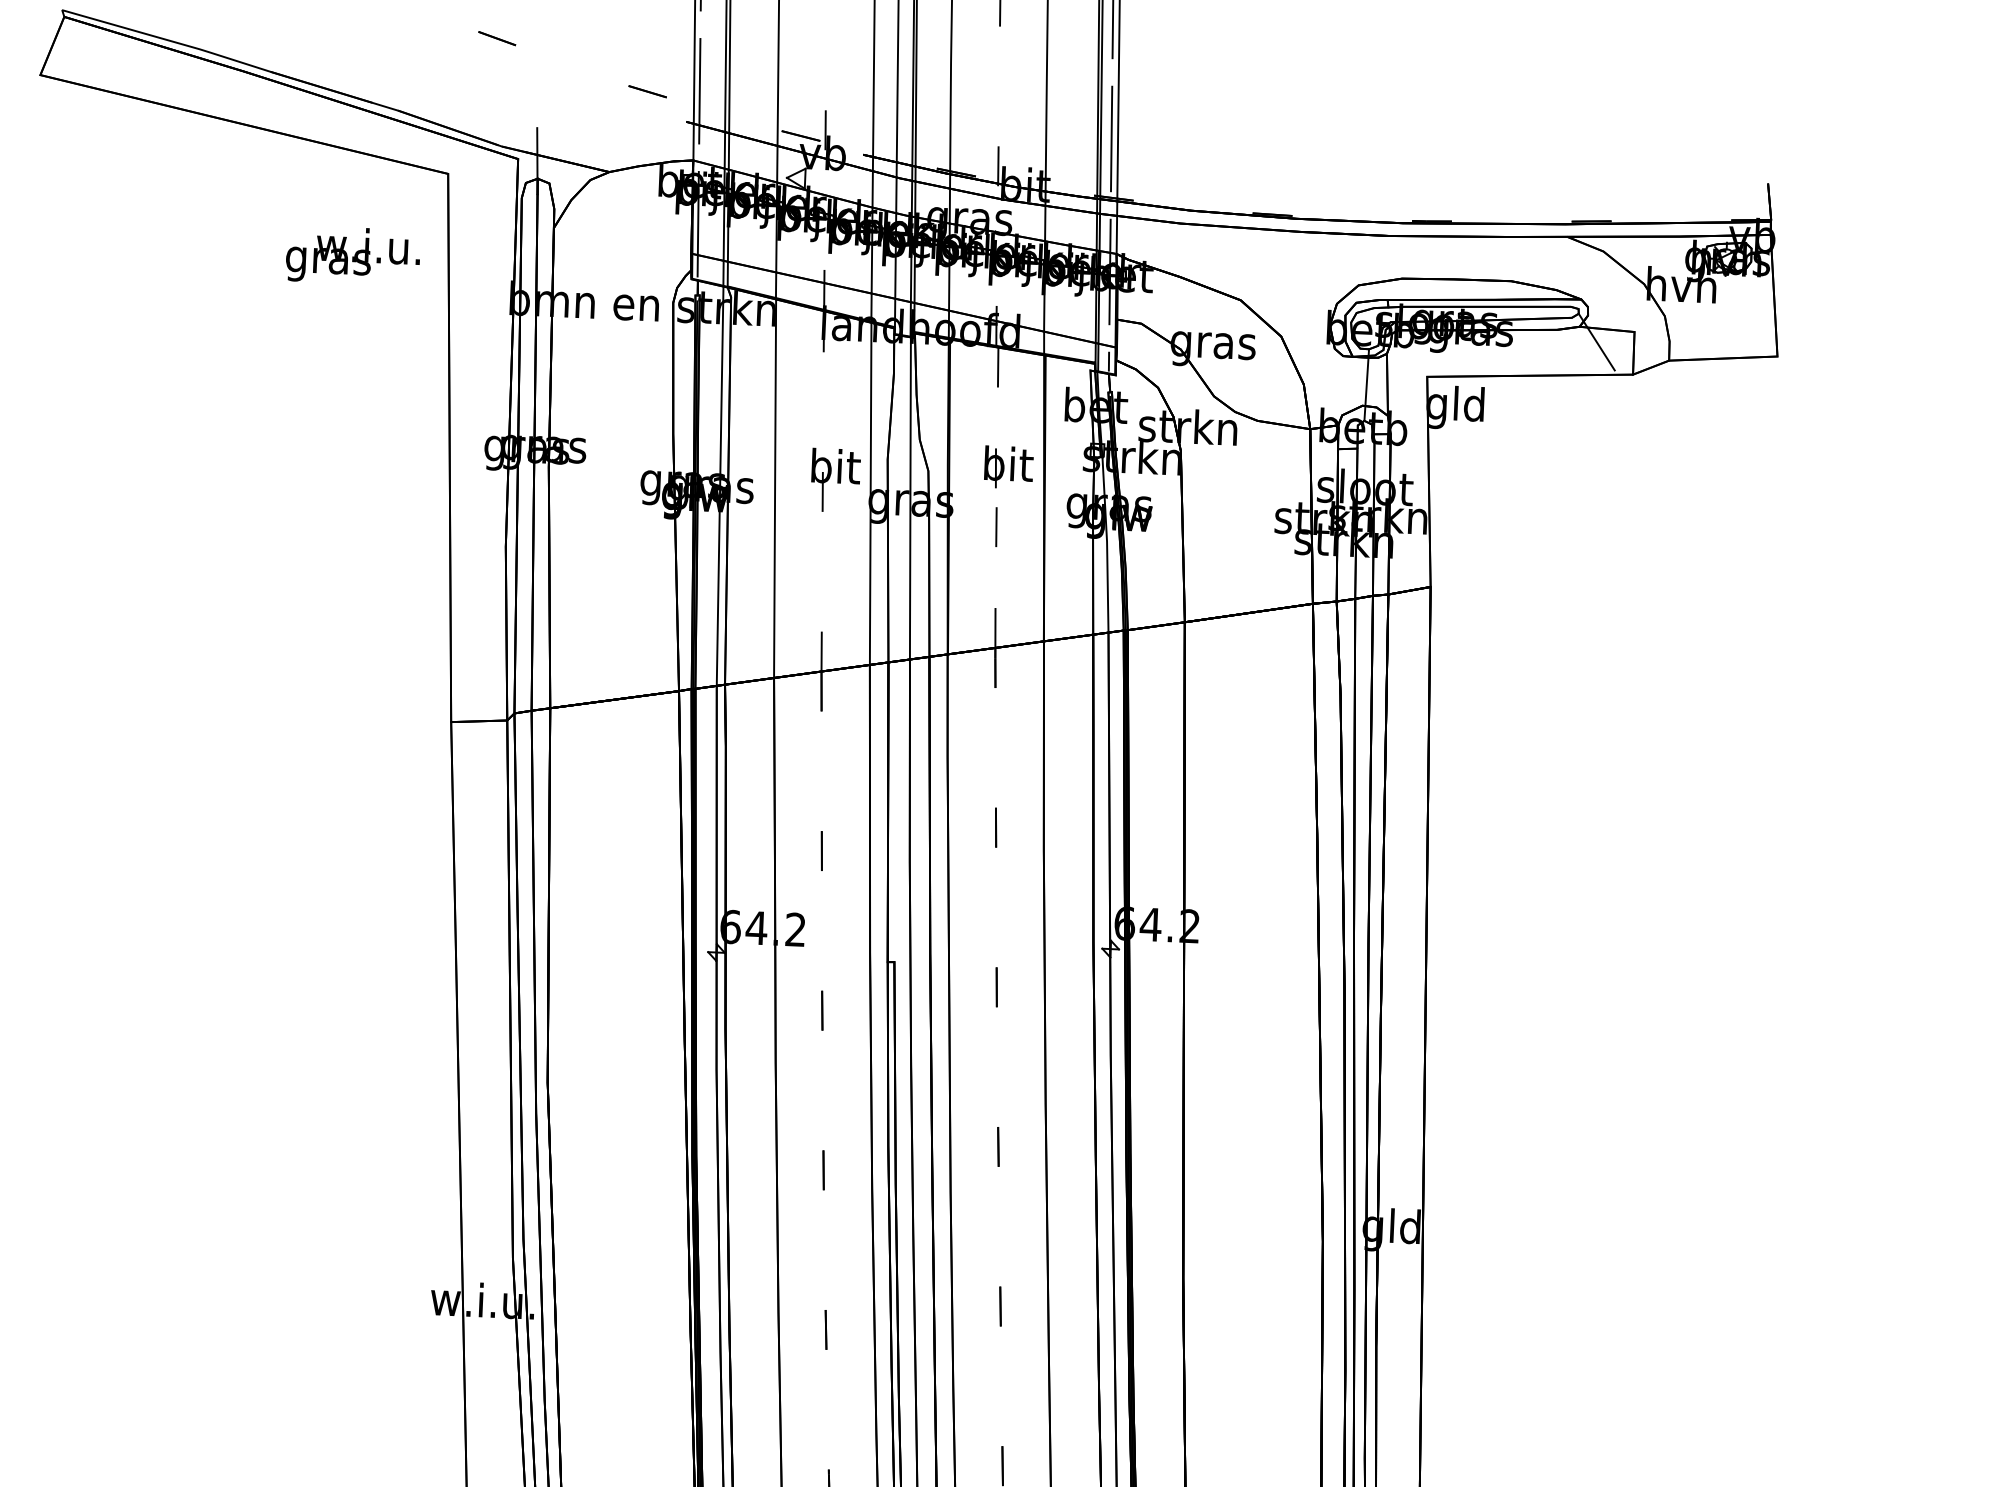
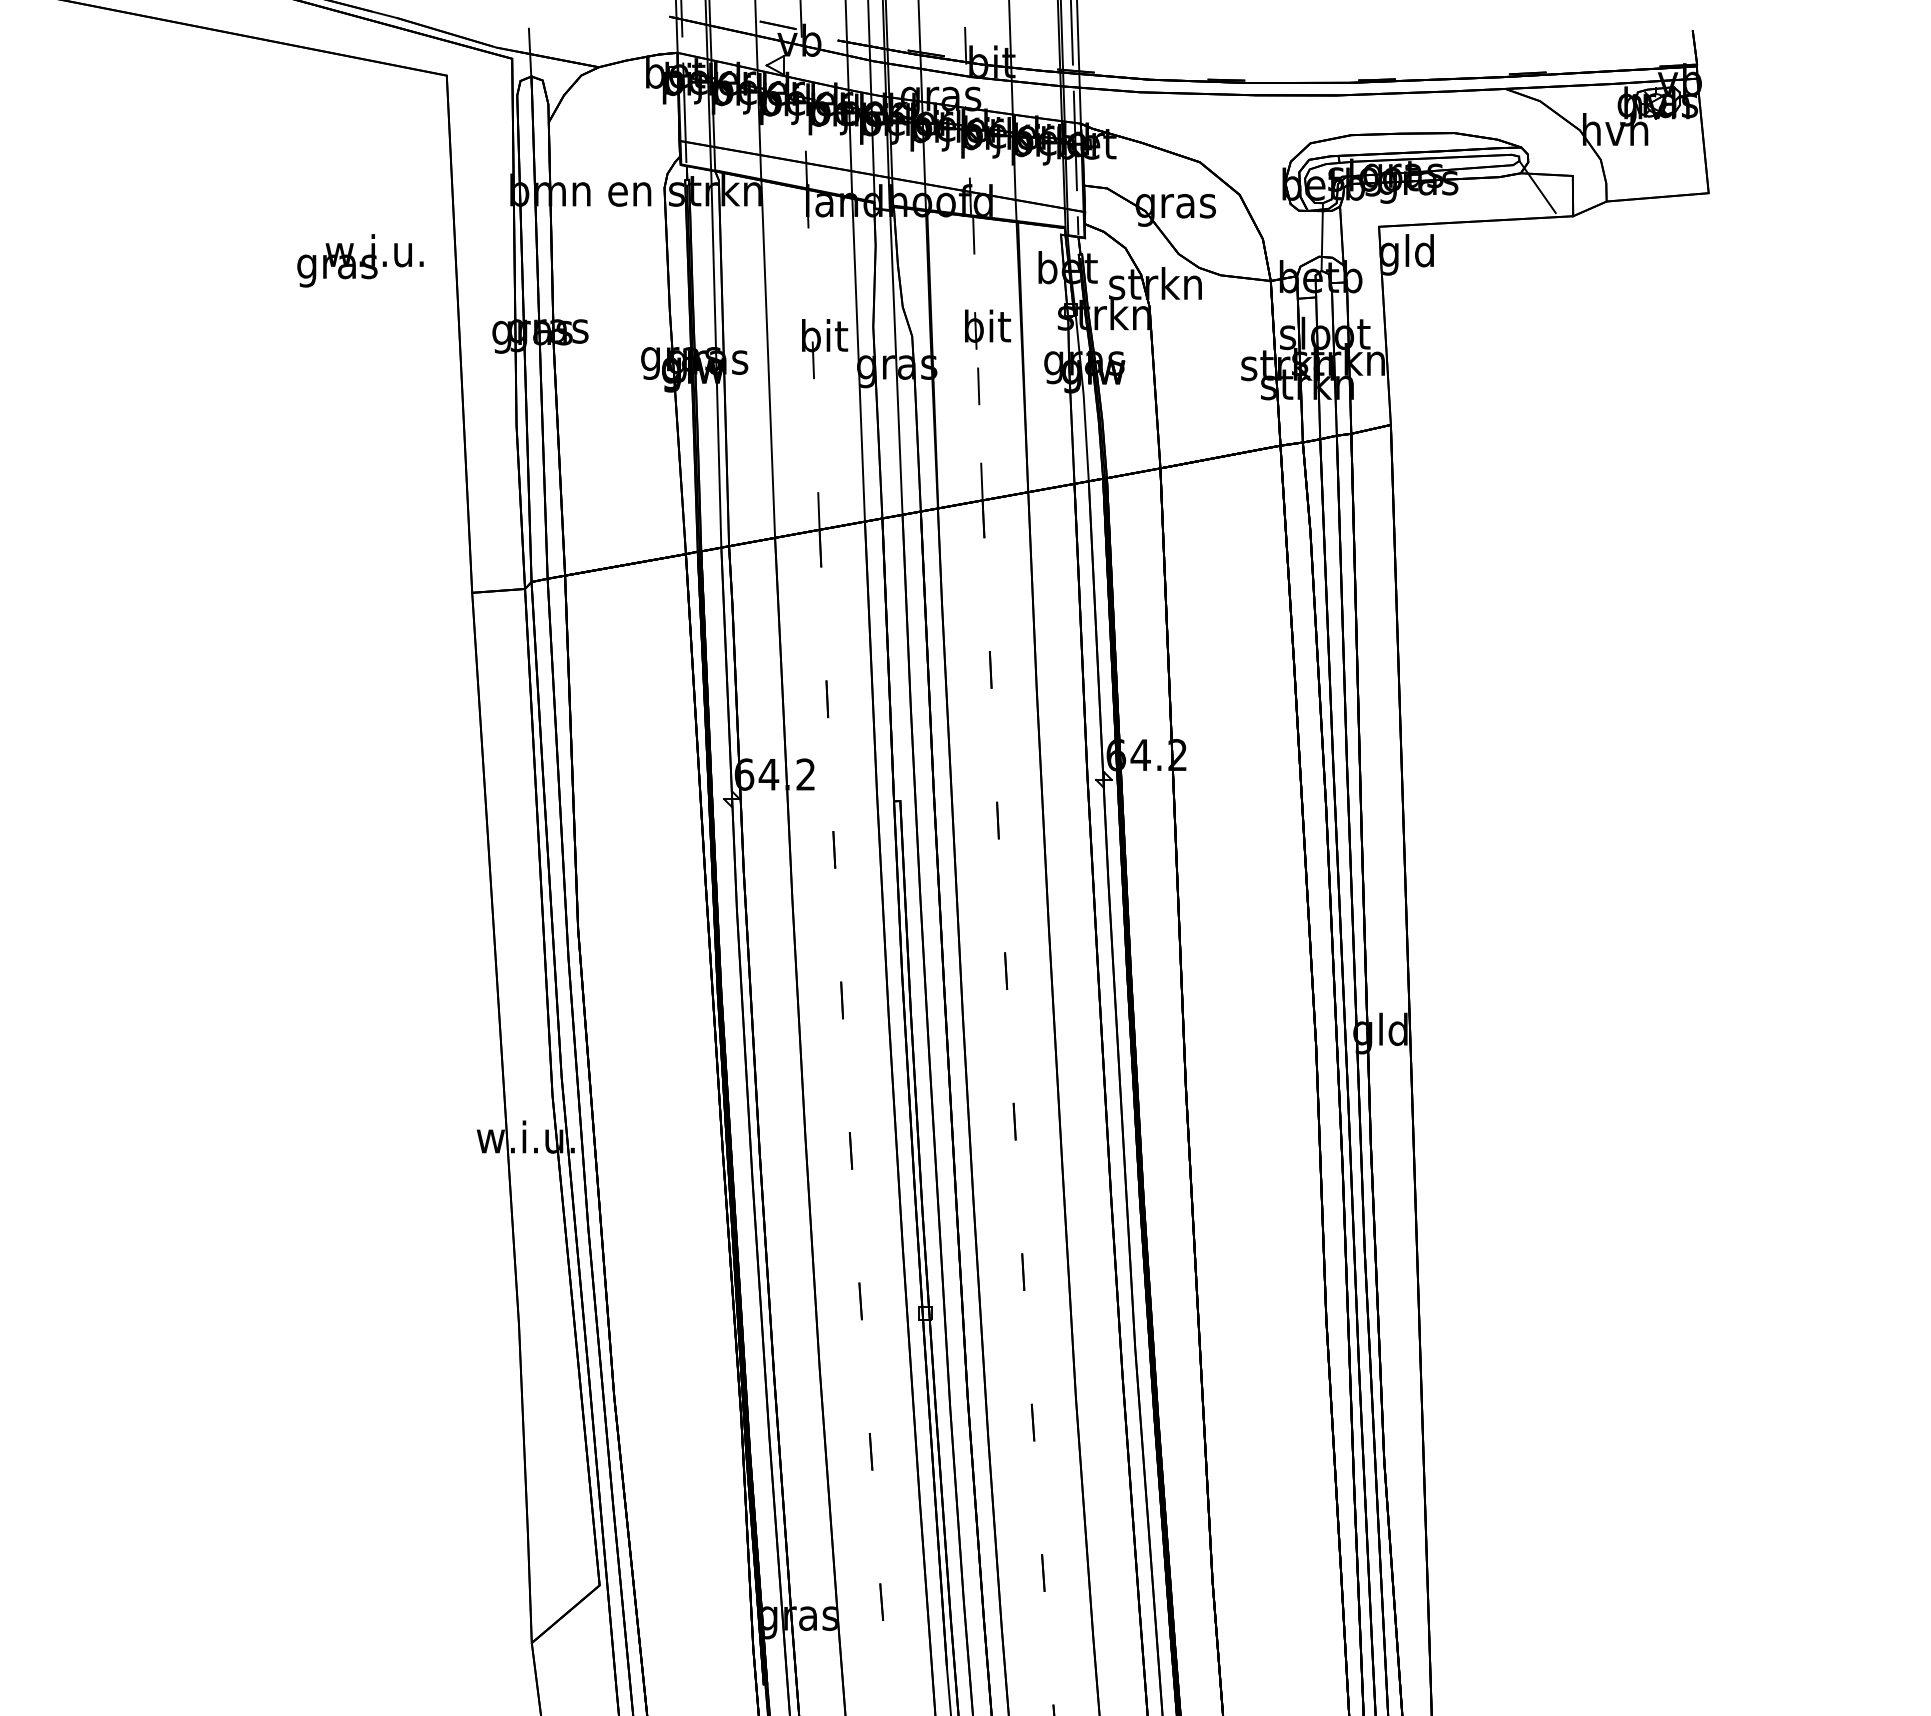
text: (353, 255) -> (360, 260), moved

